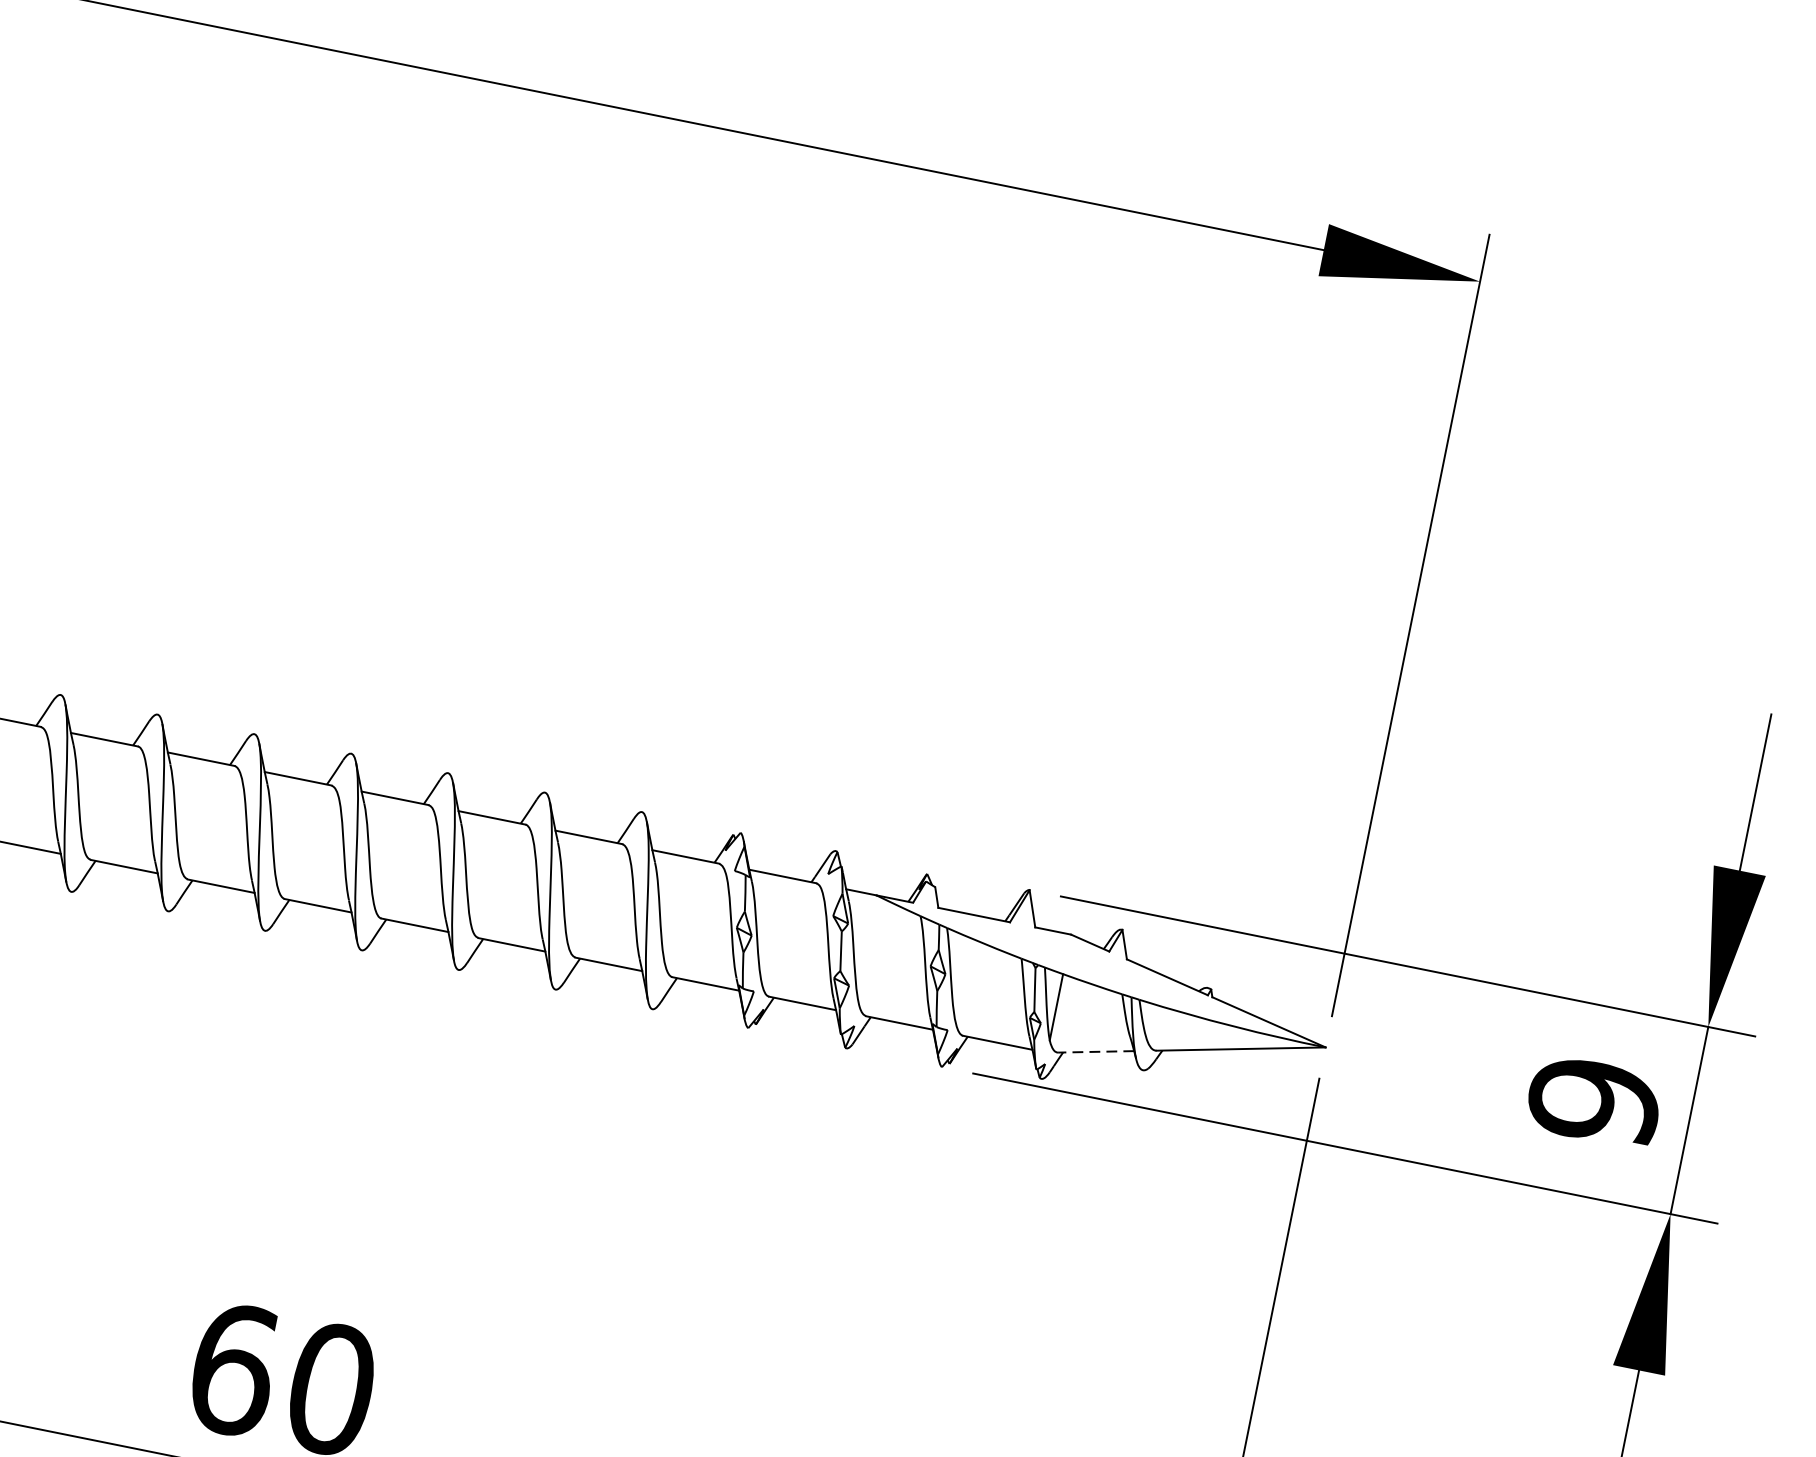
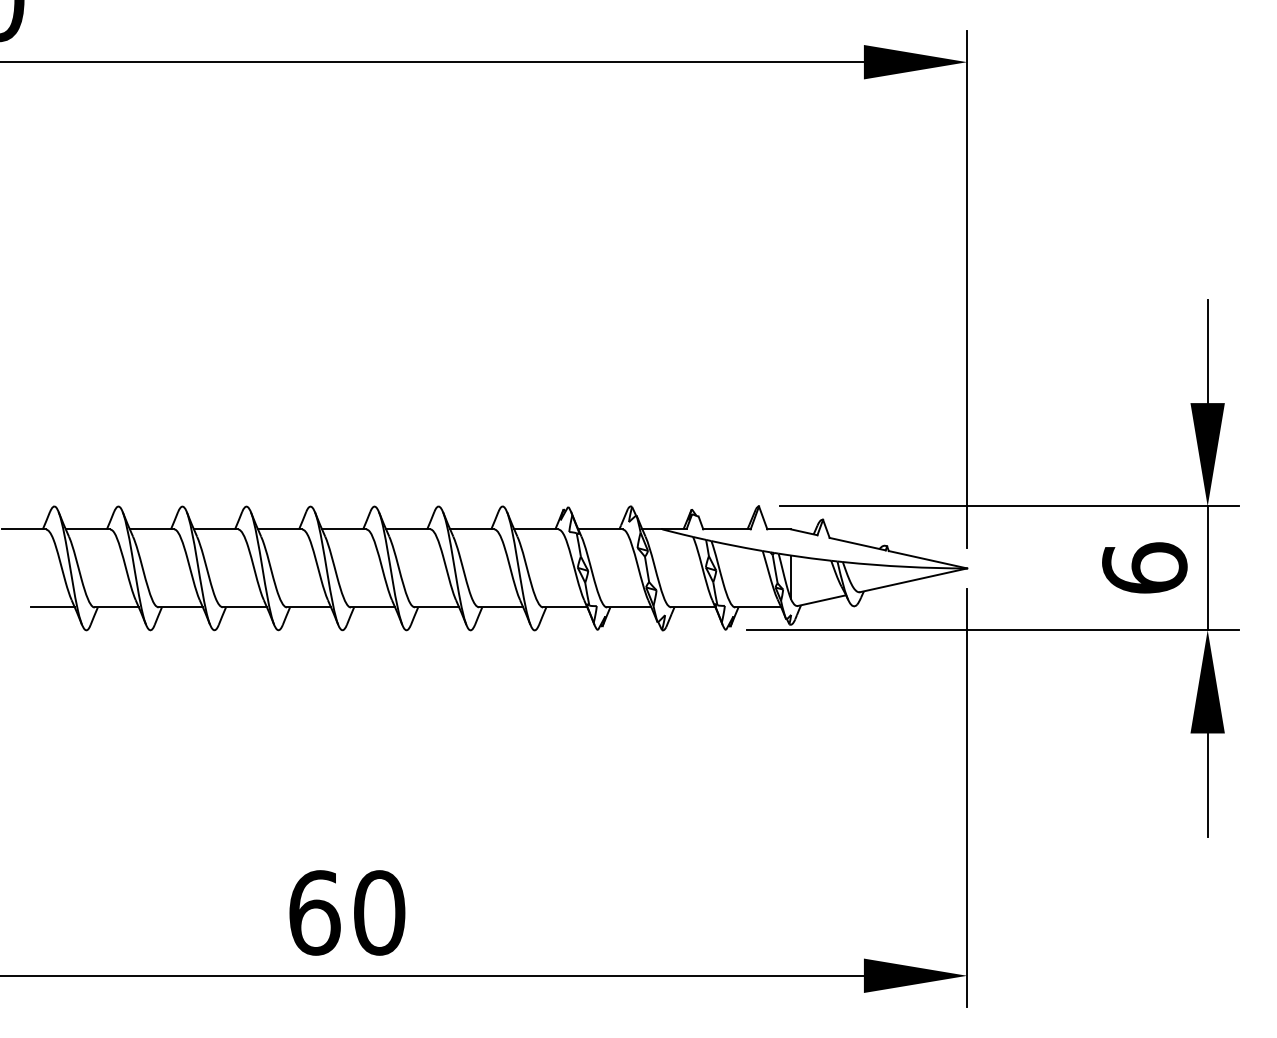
line: (1095, 1051) -> (821, 600), dashed -> solid
text: (1593, 1101) -> (1144, 568), 9 -> 6

